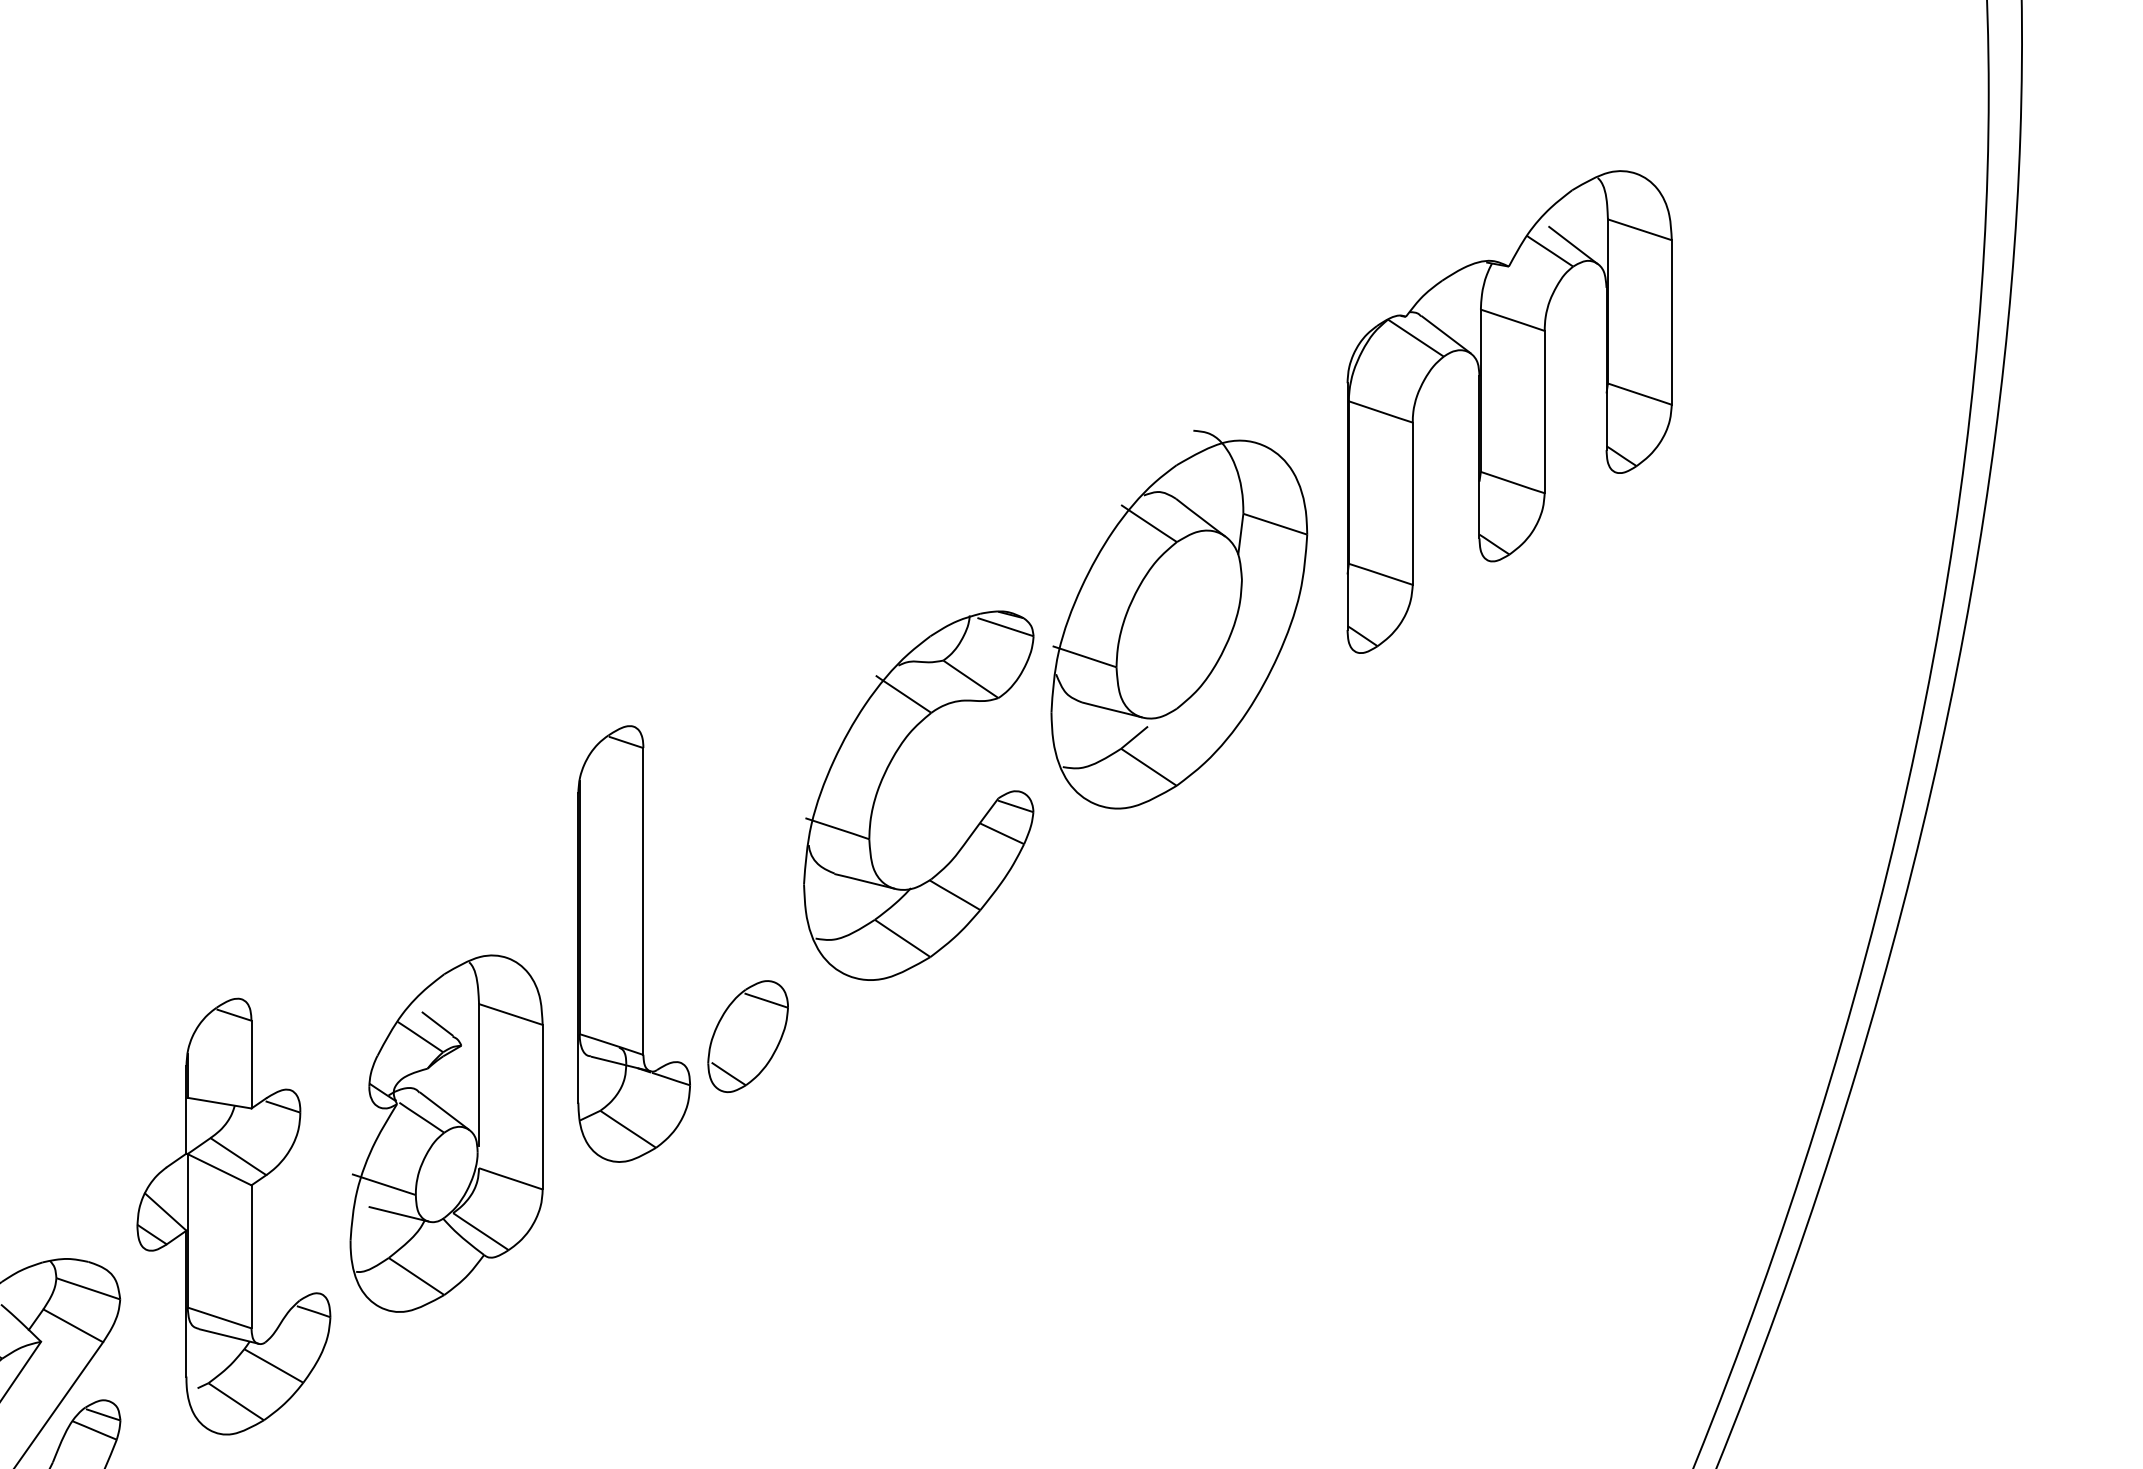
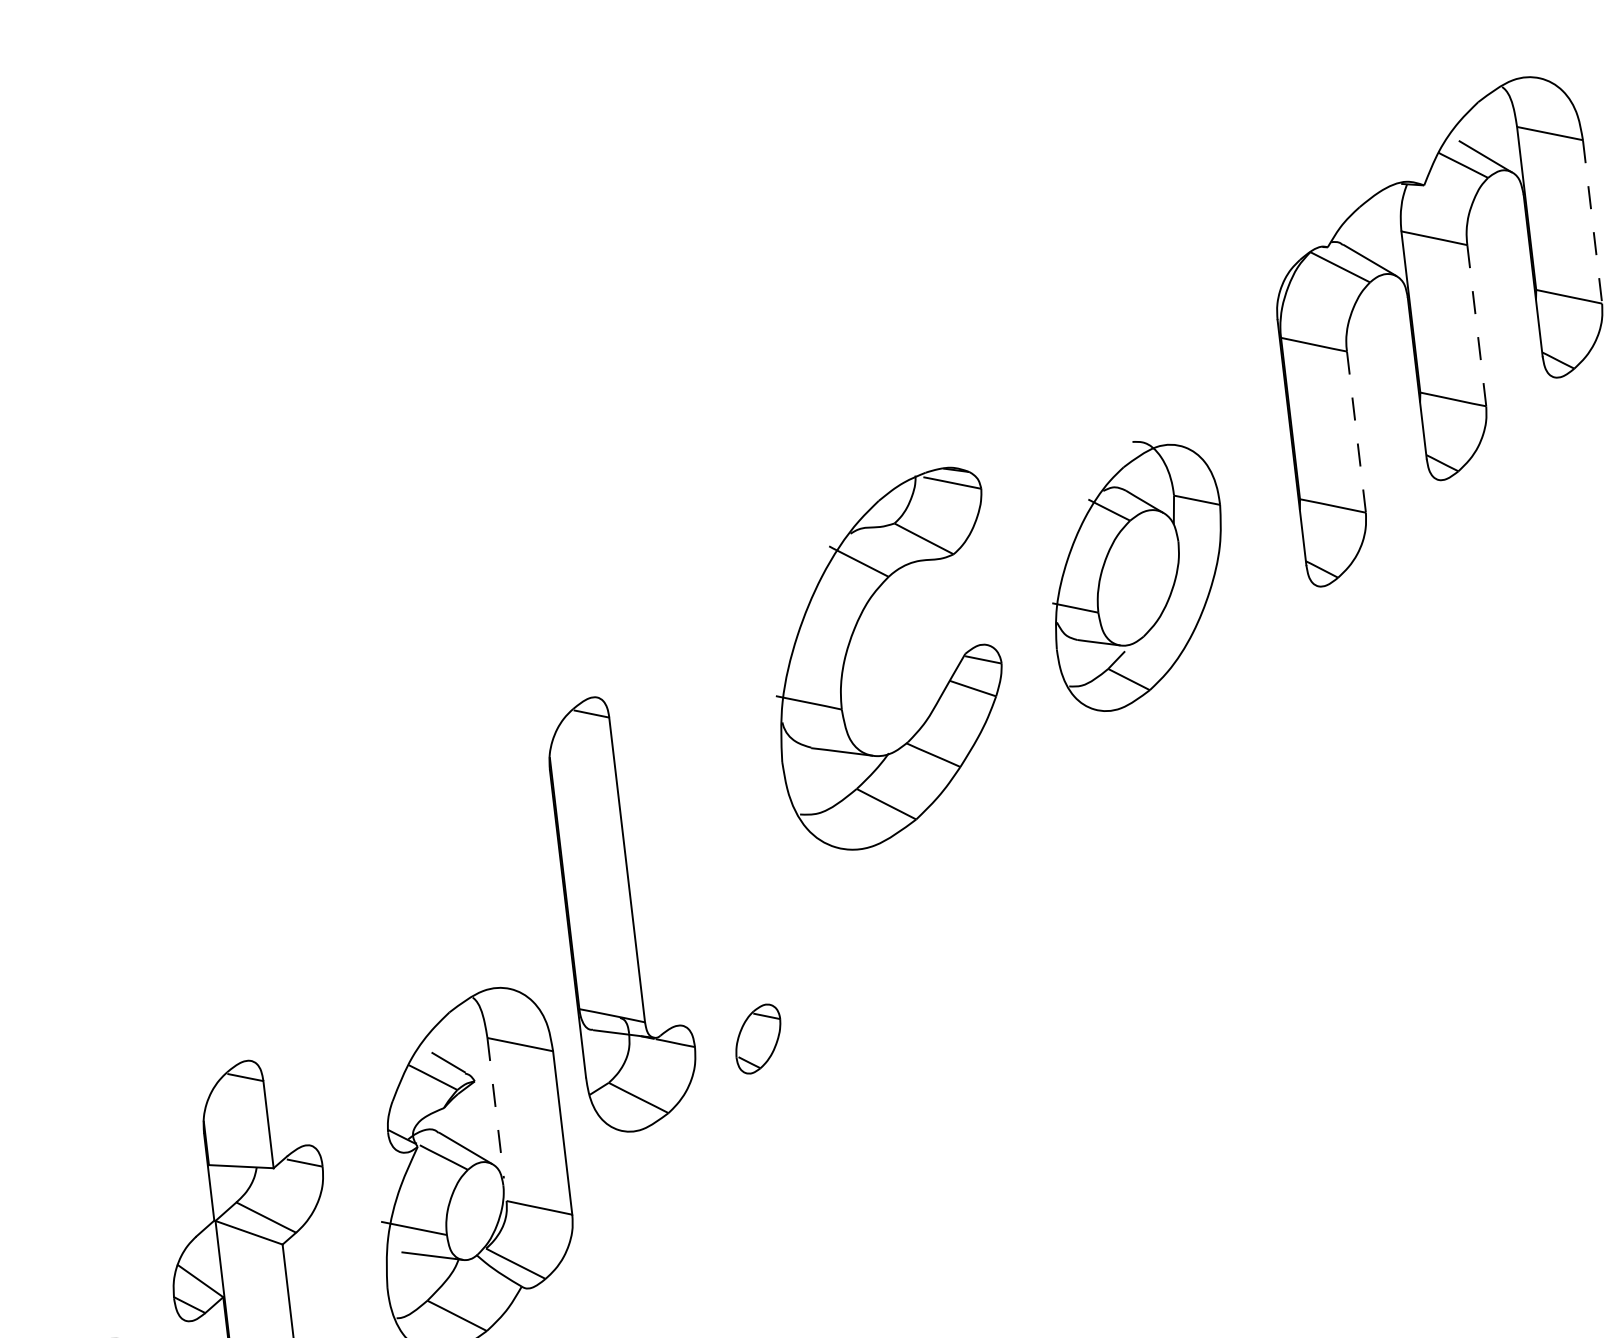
line: (1671, 323) -> (1592, 222), solid -> dashed
line: (1544, 412) -> (1476, 326), solid -> dashed
line: (1412, 504) -> (1356, 432), solid -> dashed
part: (1179, 619) -> (1138, 574), size x0.7
part: (883, 779) -> (848, 648), moved
part: (633, 943) -> (622, 912), moved
part: (747, 1036) -> (757, 1038), size x0.6
line: (479, 1074) -> (496, 1107), solid -> dashed

